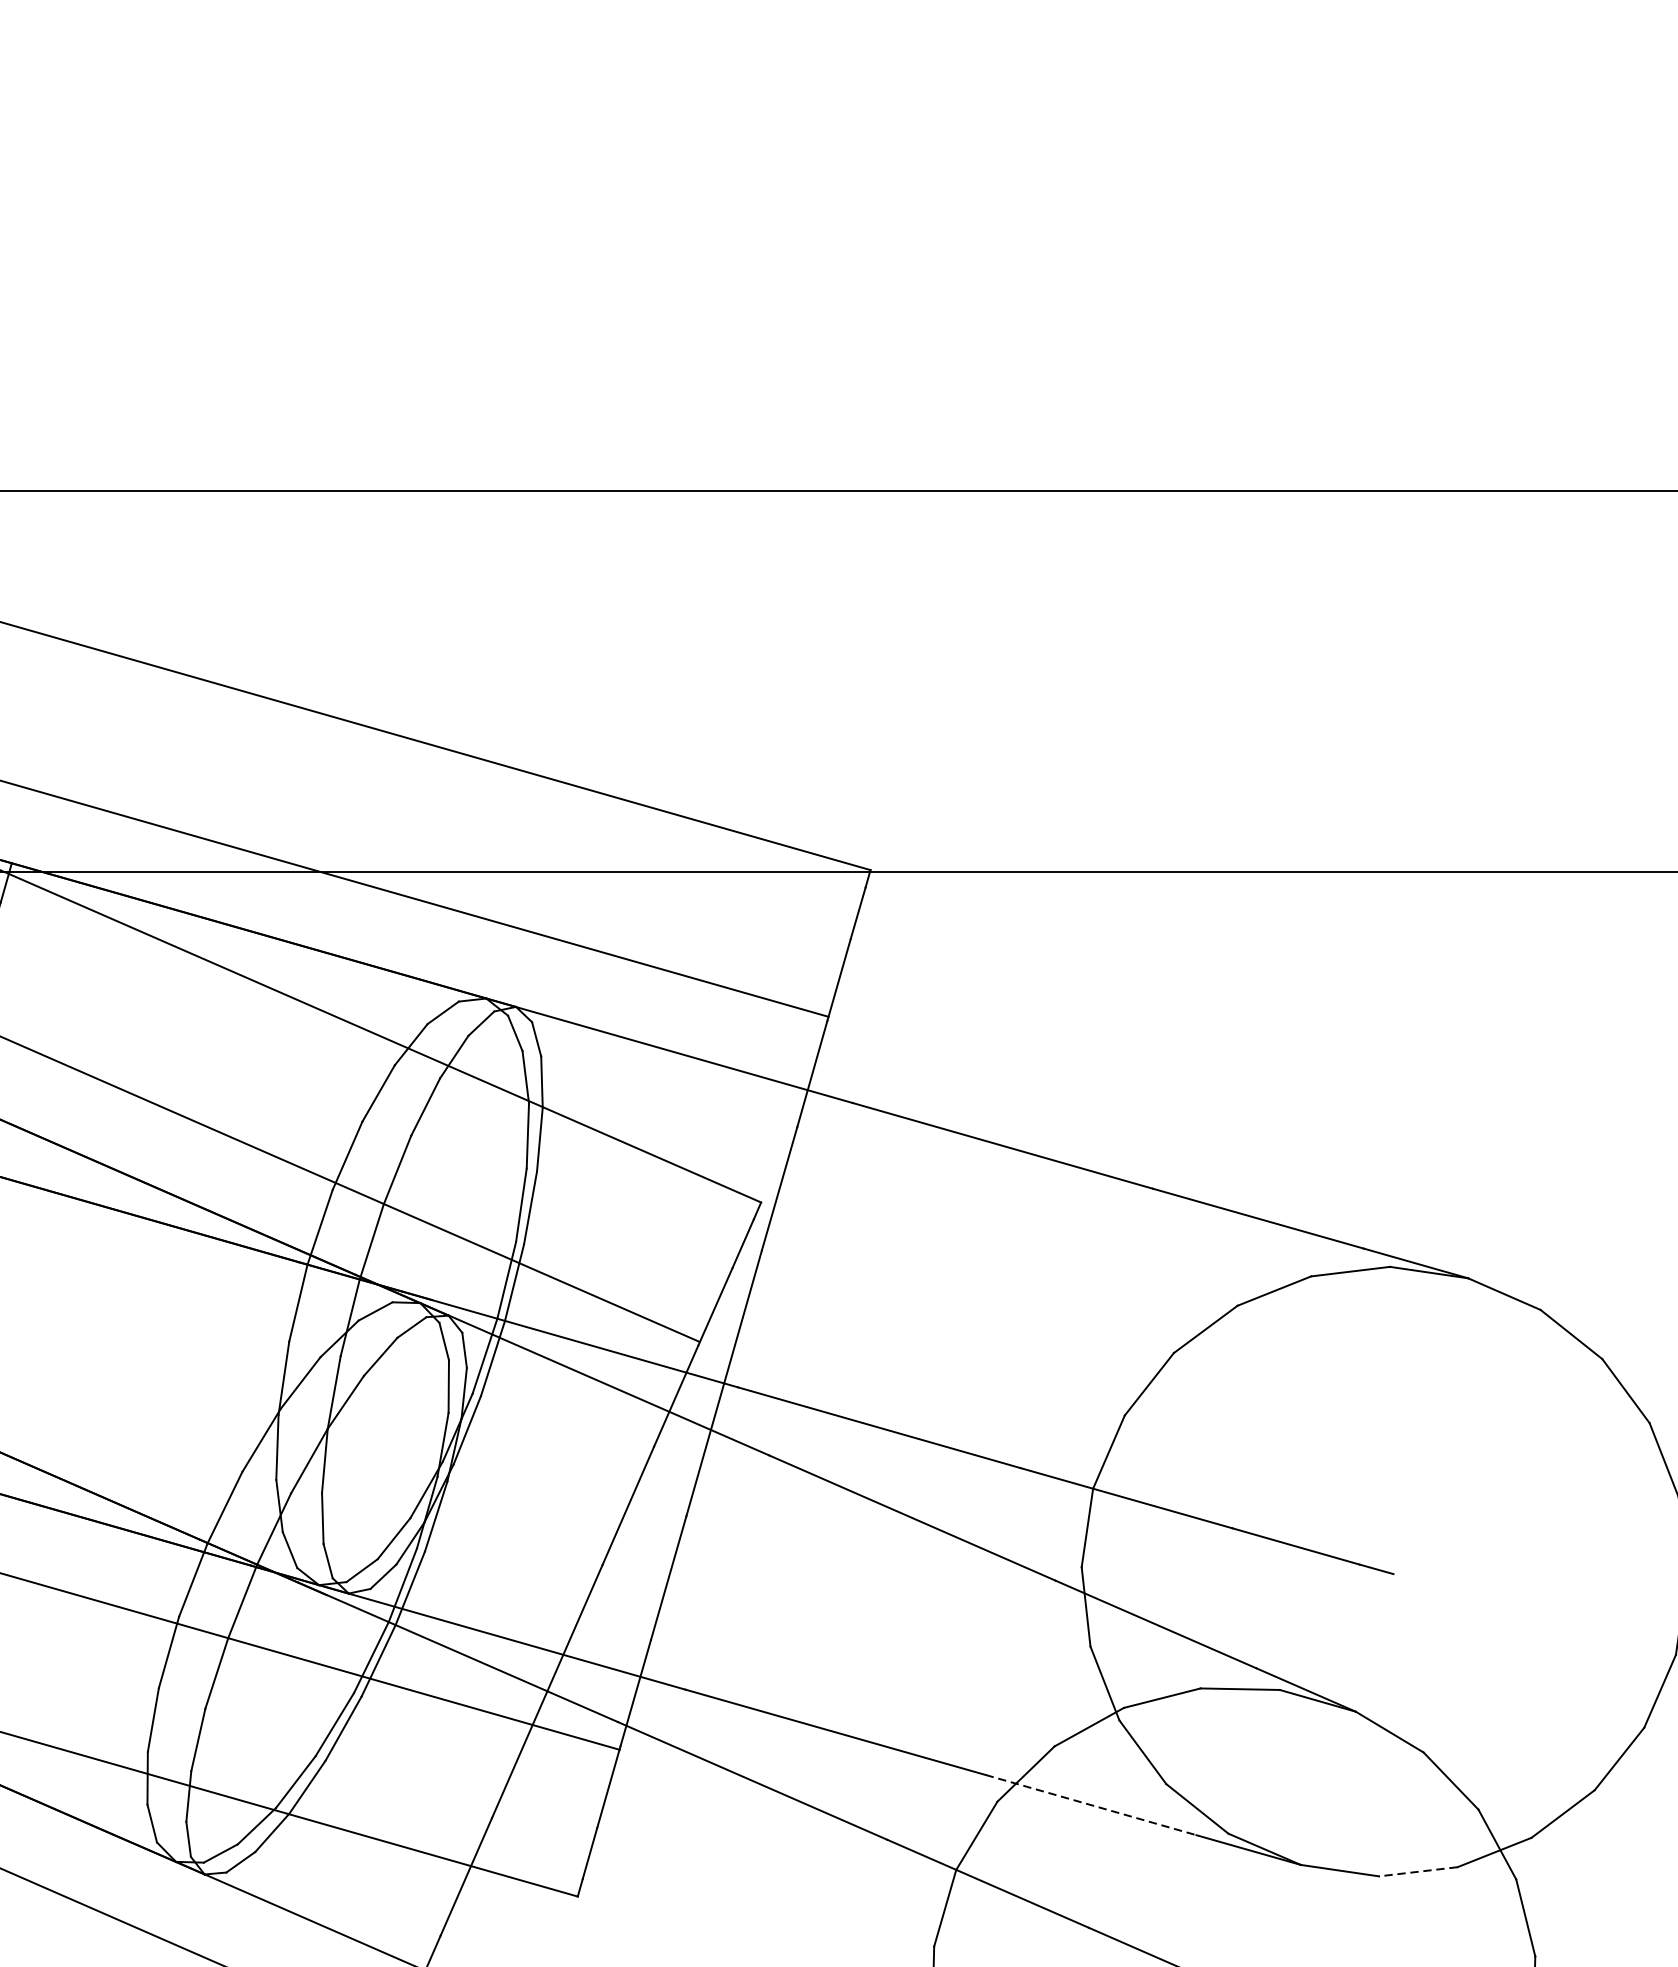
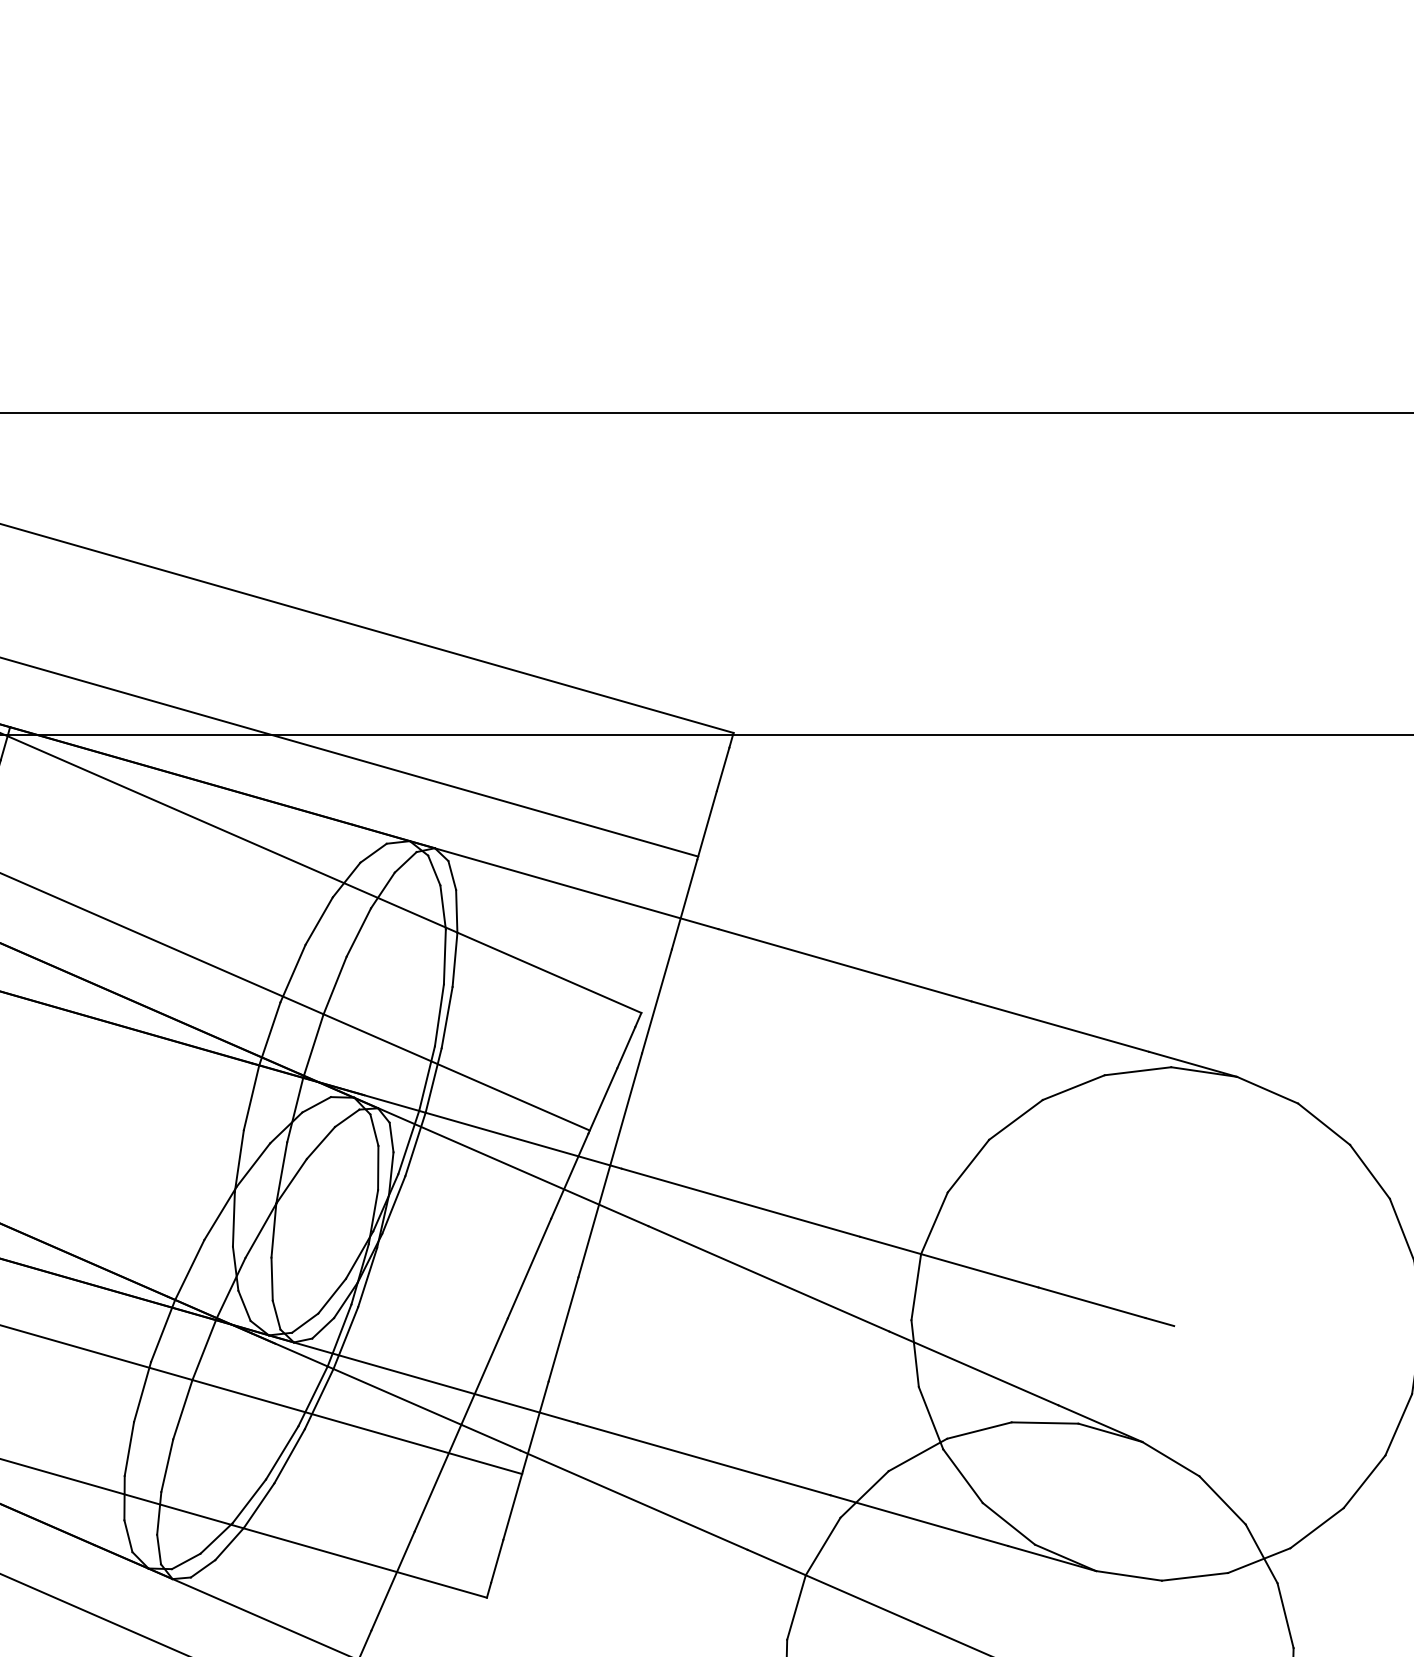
line: (1091, 1804) -> (919, 1520), dashed -> solid
line: (1417, 1871) -> (1194, 1576), dashed -> solid

